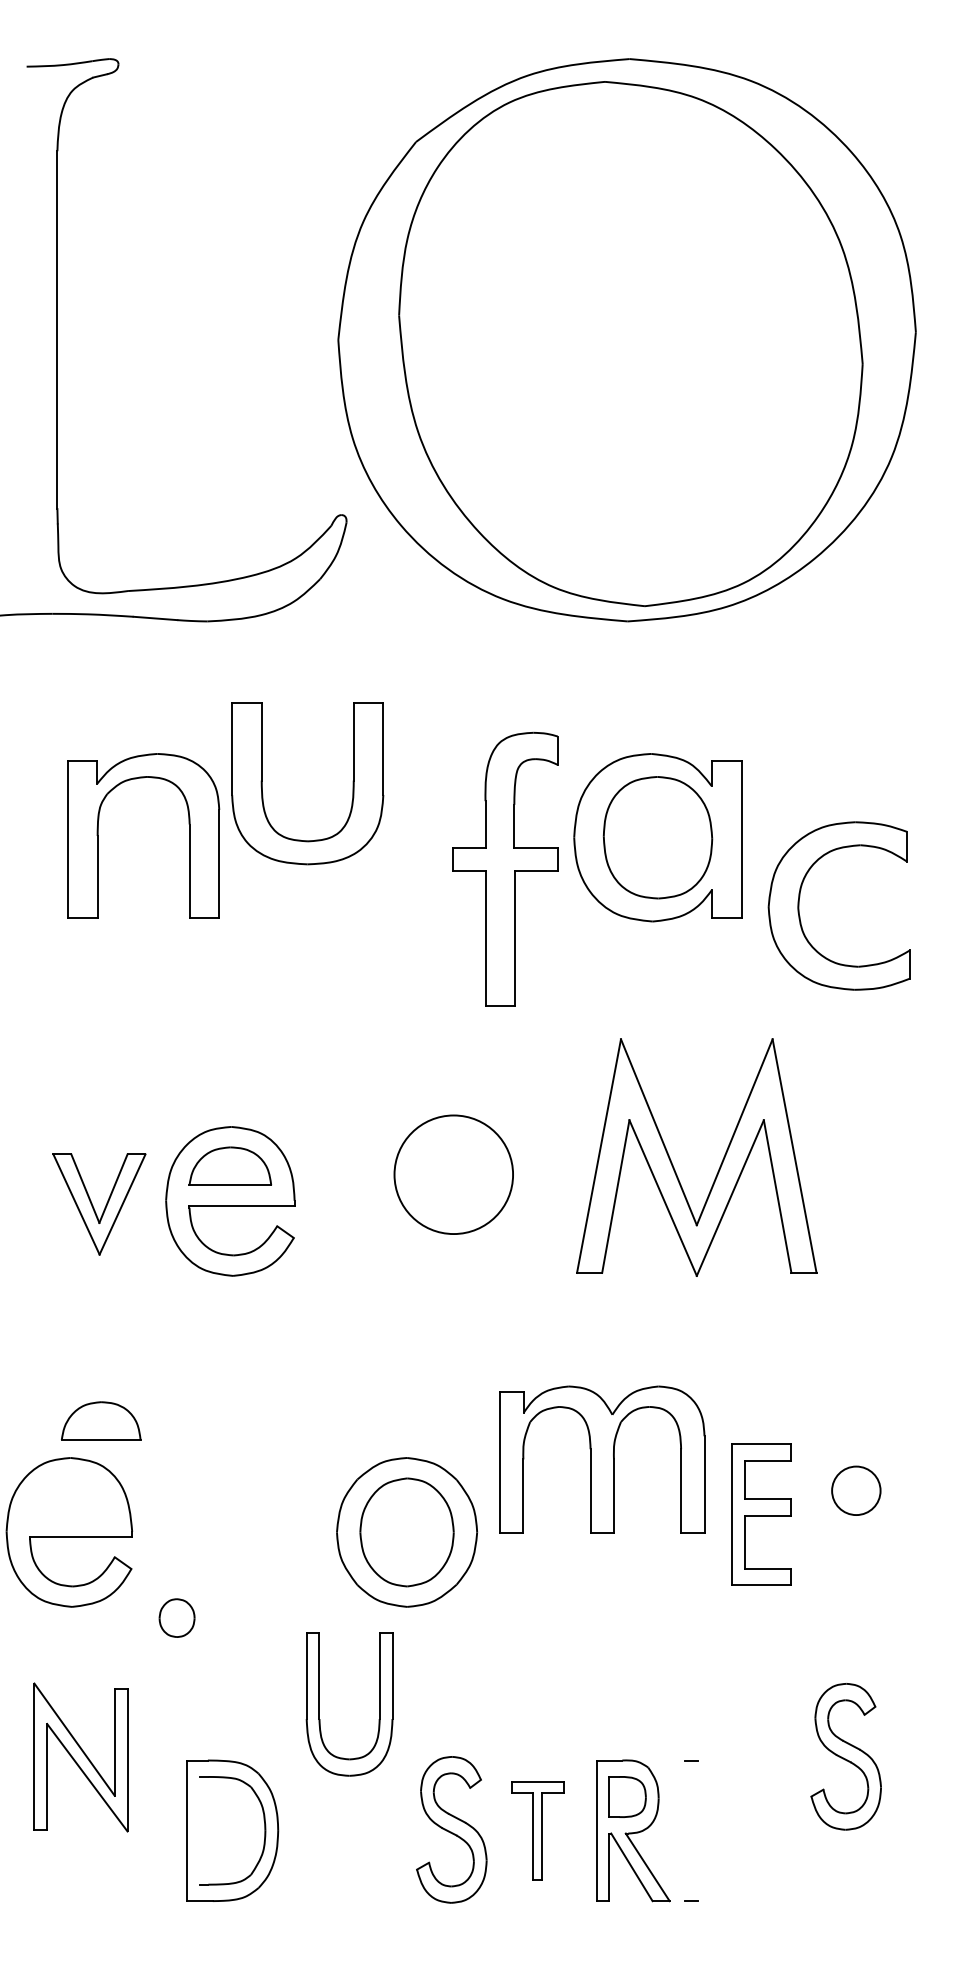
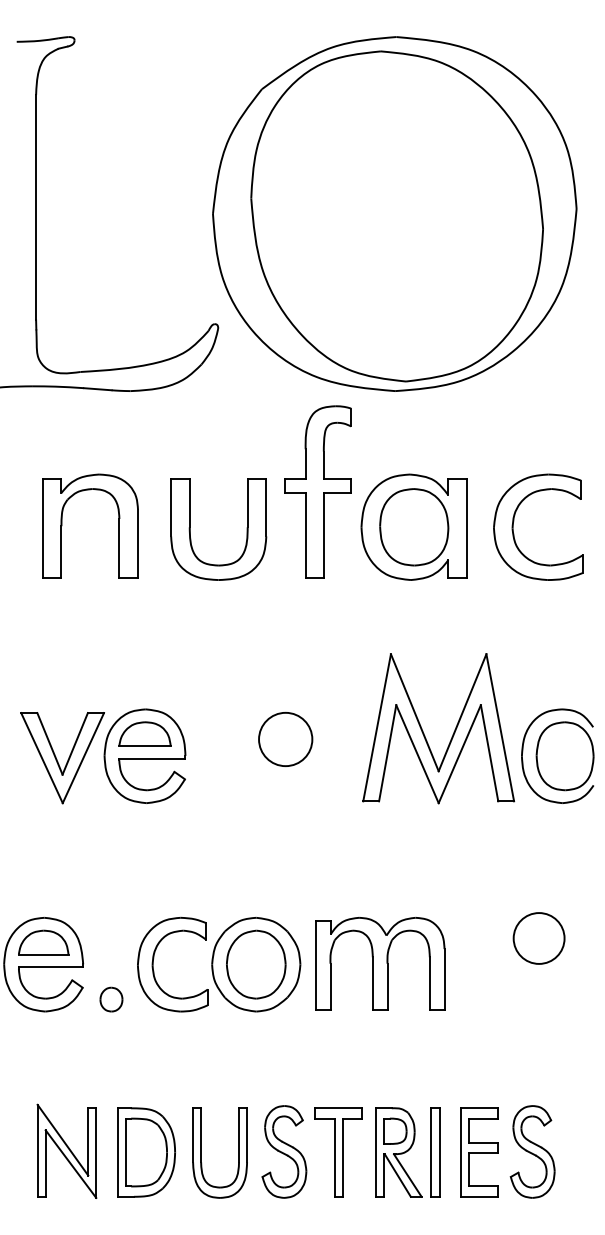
part: (262, 784) -> (190, 529), moved
part: (504, 868) -> (317, 491), moved
part: (801, 896) -> (514, 521), moved
circle: (453, 1174) -> (285, 739), size x0.71
part: (885, 1200) -> (557, 755), added
part: (99, 1204) -> (62, 758), size x1.43
part: (100, 1420) -> (43, 942), moved
part: (602, 1459) -> (380, 963), moved
circle: (855, 1490) -> (538, 938), size x1.67
part: (761, 1514) -> (479, 1152), moved
part: (245, 1522) -> (154, 958), added
part: (177, 1617) -> (111, 999), moved
part: (320, 1703) -> (201, 1152), moved
part: (80, 1756) -> (66, 1150), moved
part: (845, 1756) -> (532, 1151), moved
line: (199, 1830) -> (125, 1152), added
part: (537, 1830) -> (338, 1152), size x1.43
line: (685, 1830) -> (431, 1152), added
line: (698, 1830) -> (439, 1152), added

